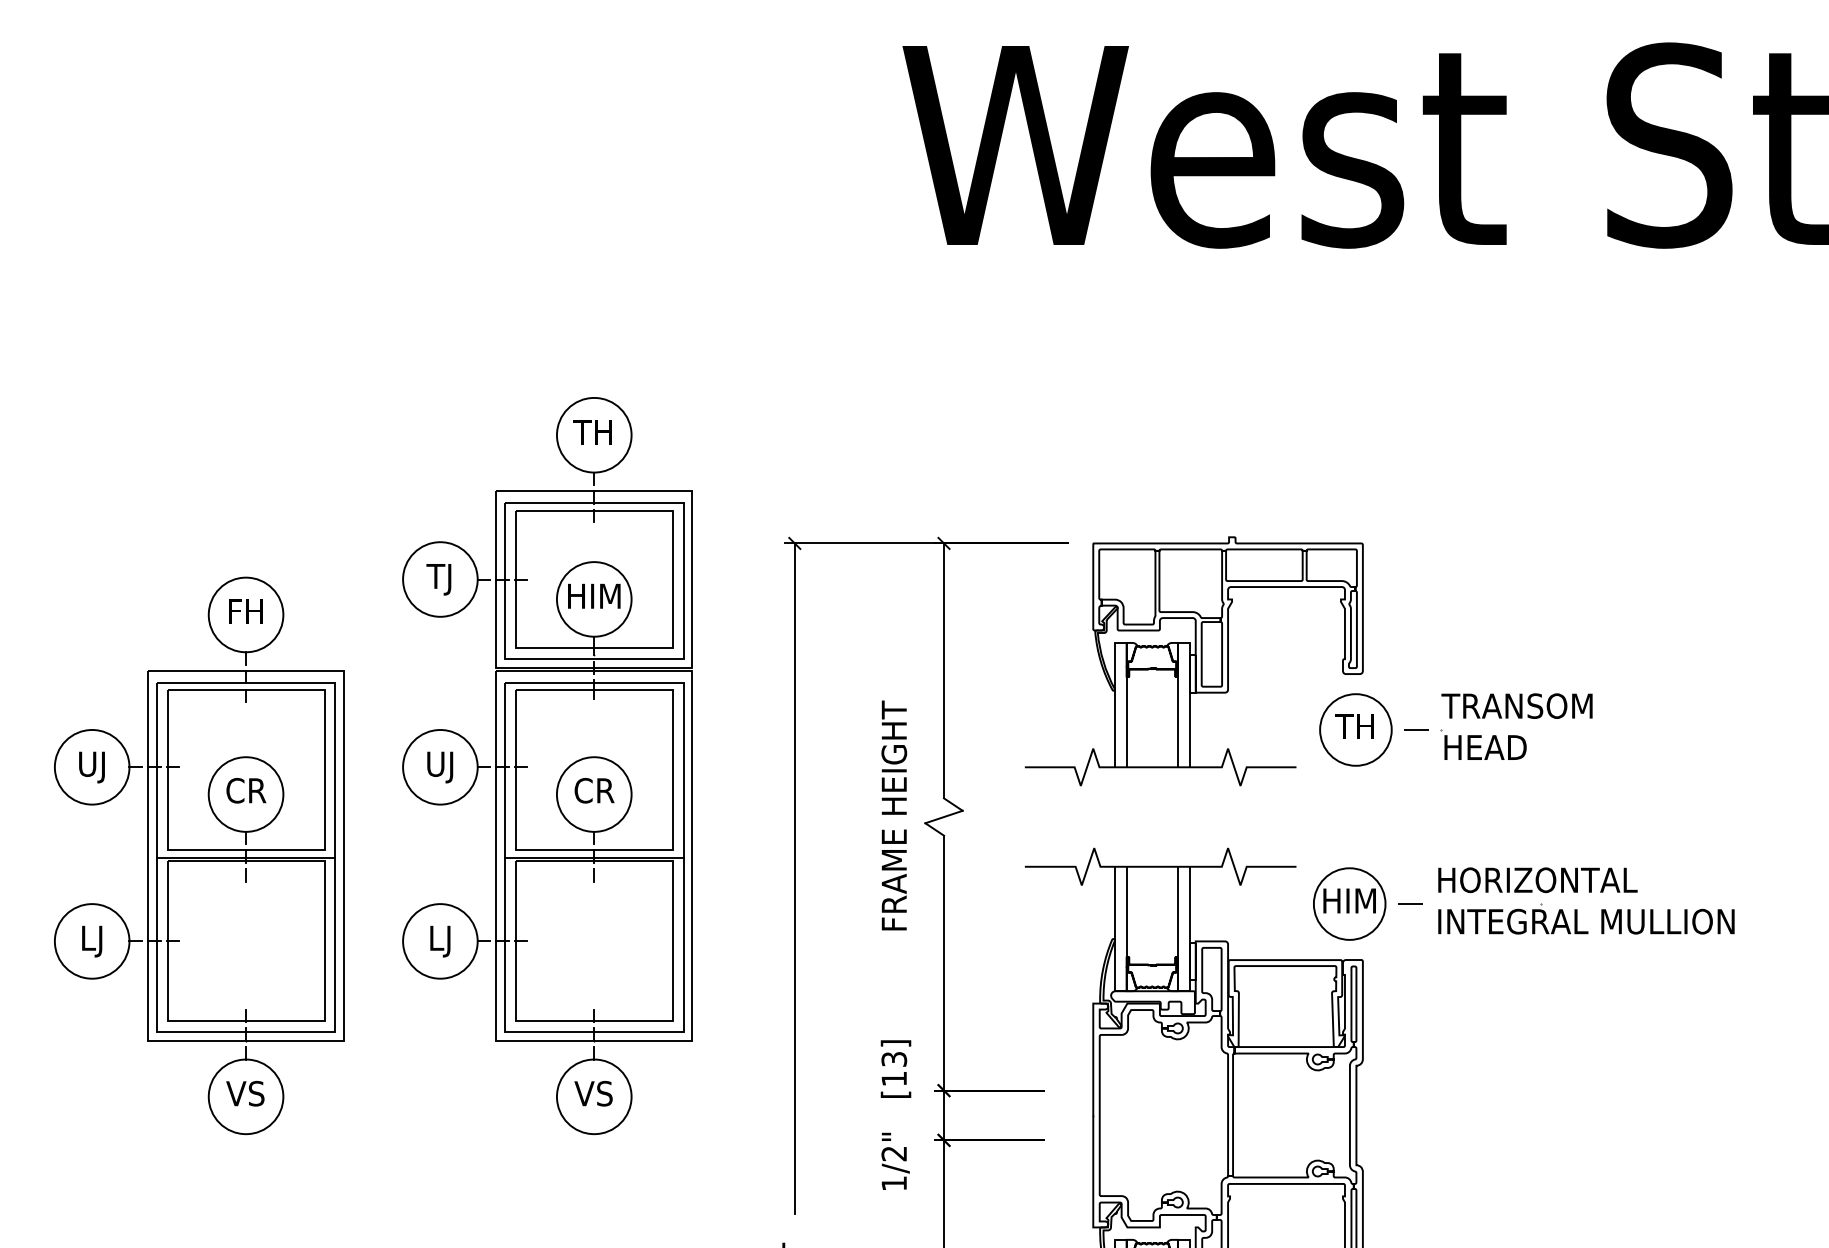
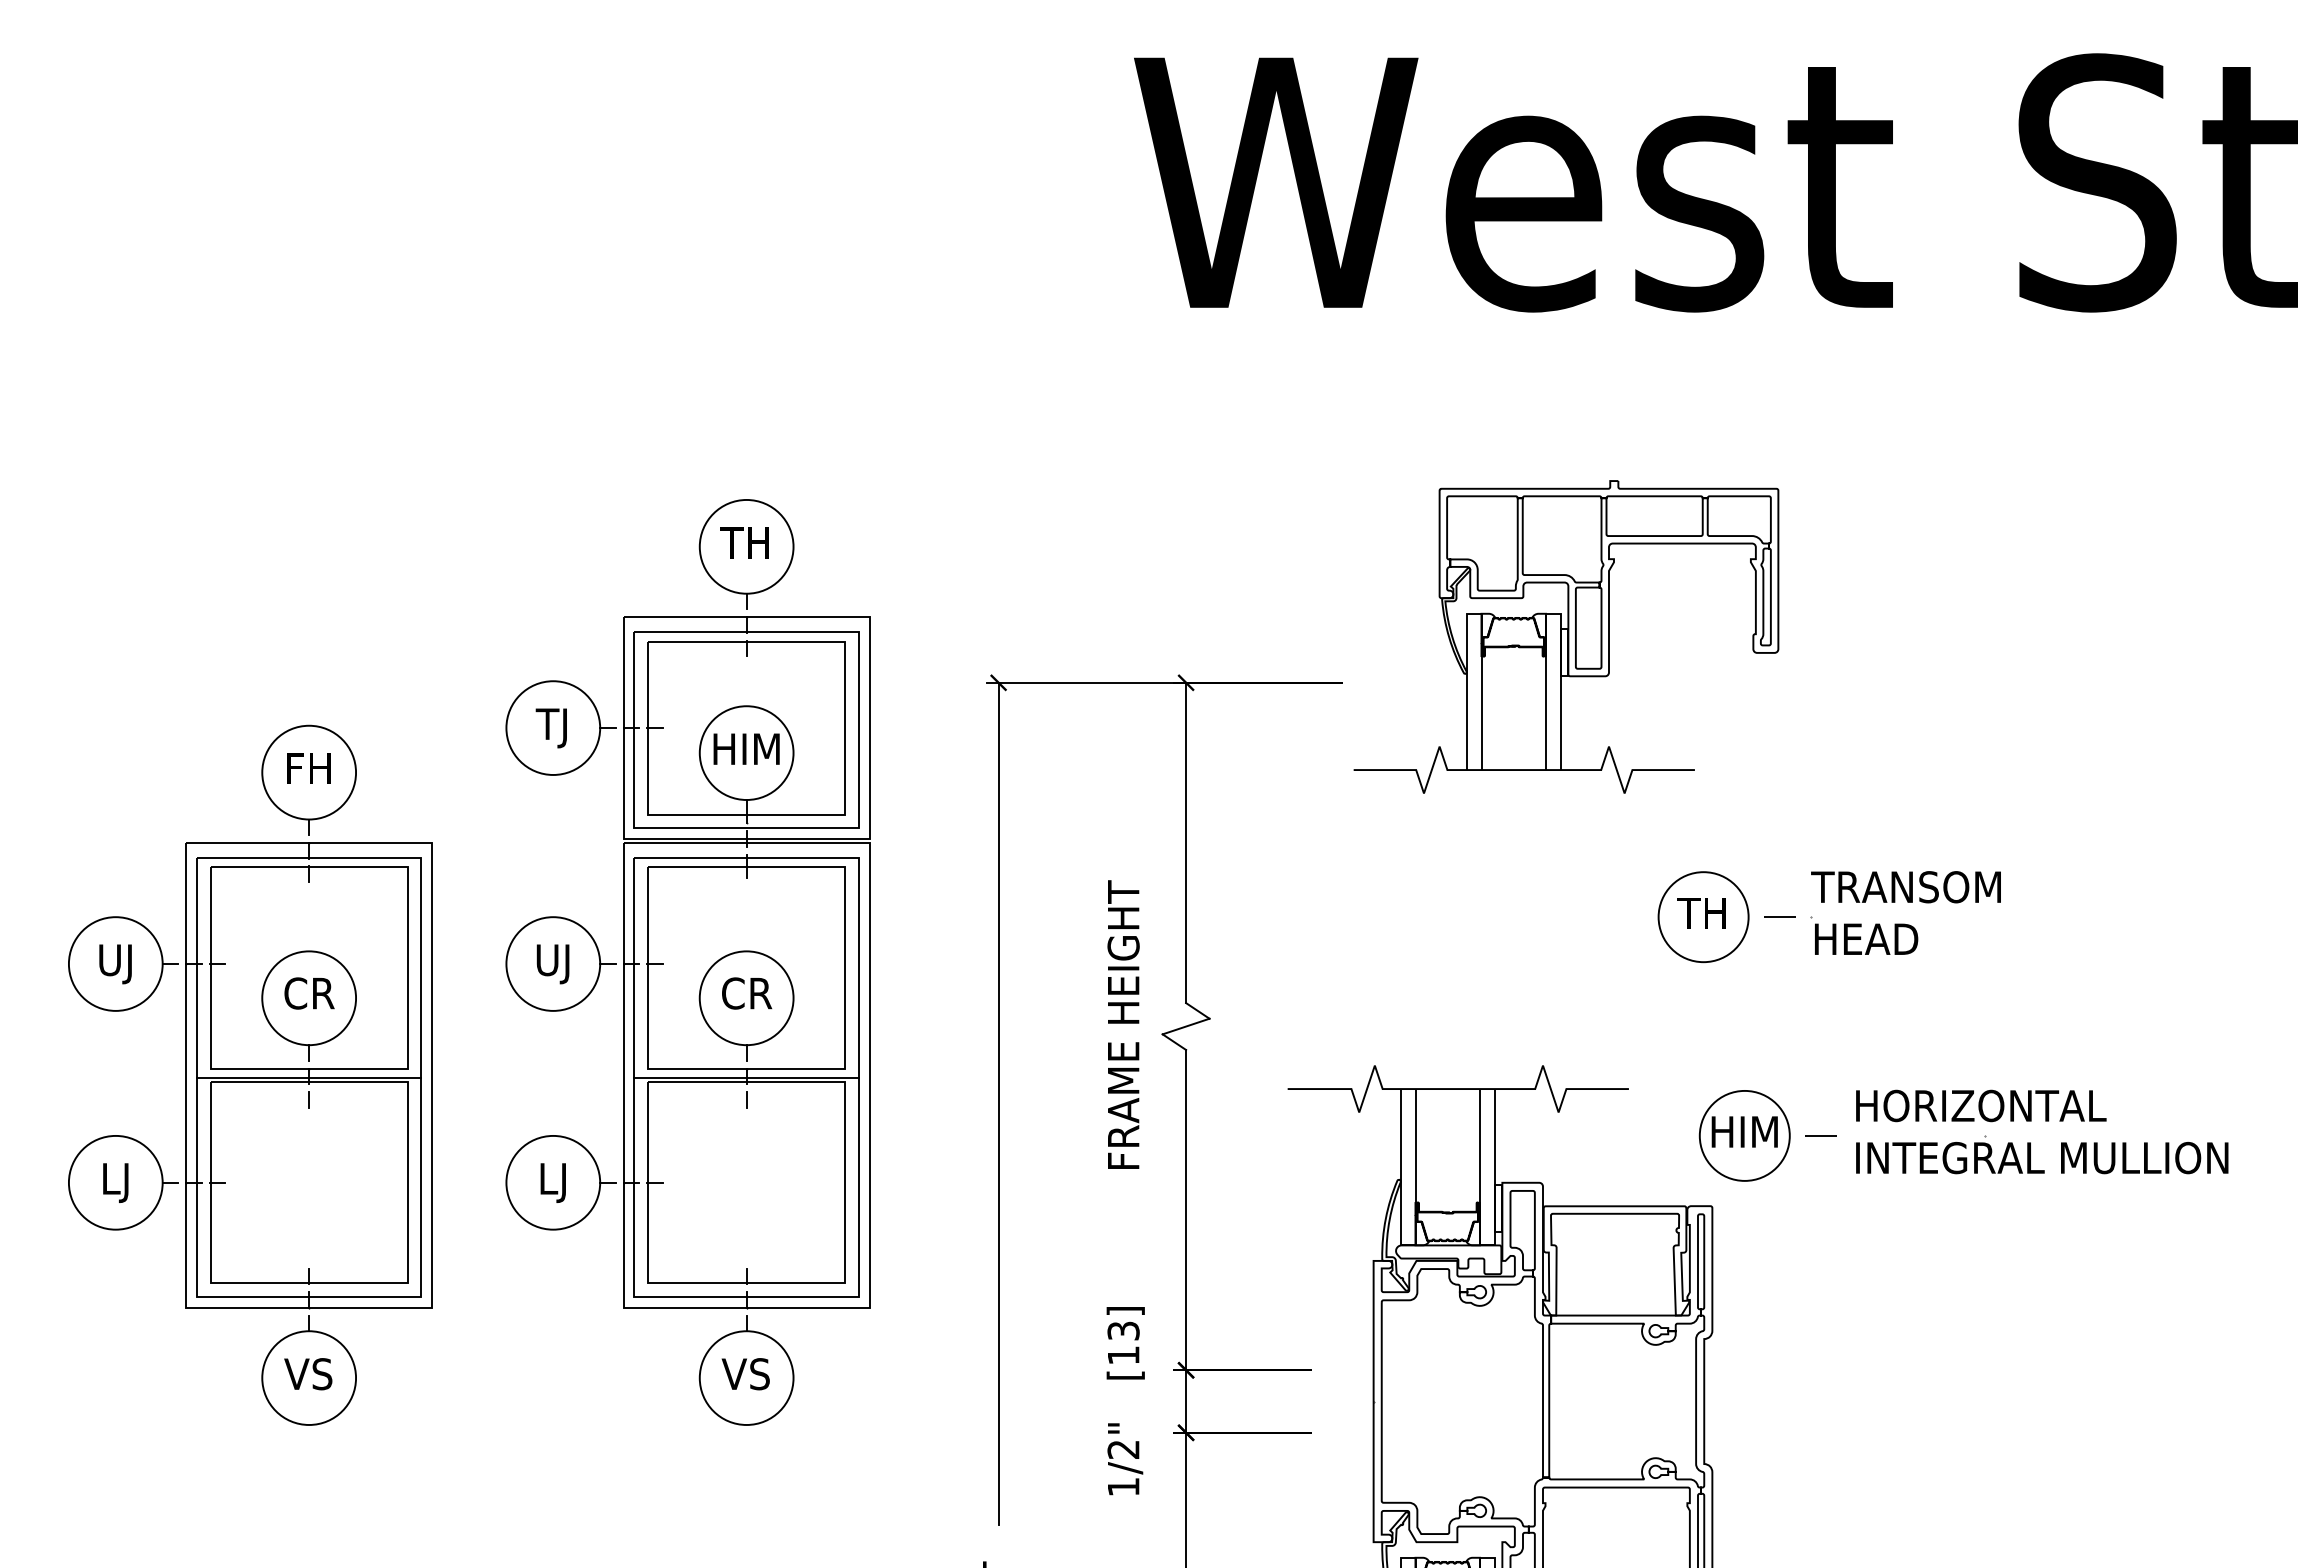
part: (1194, 661) -> (1566, 636), moved
part: (1522, 909) -> (1962, 1142), moved

